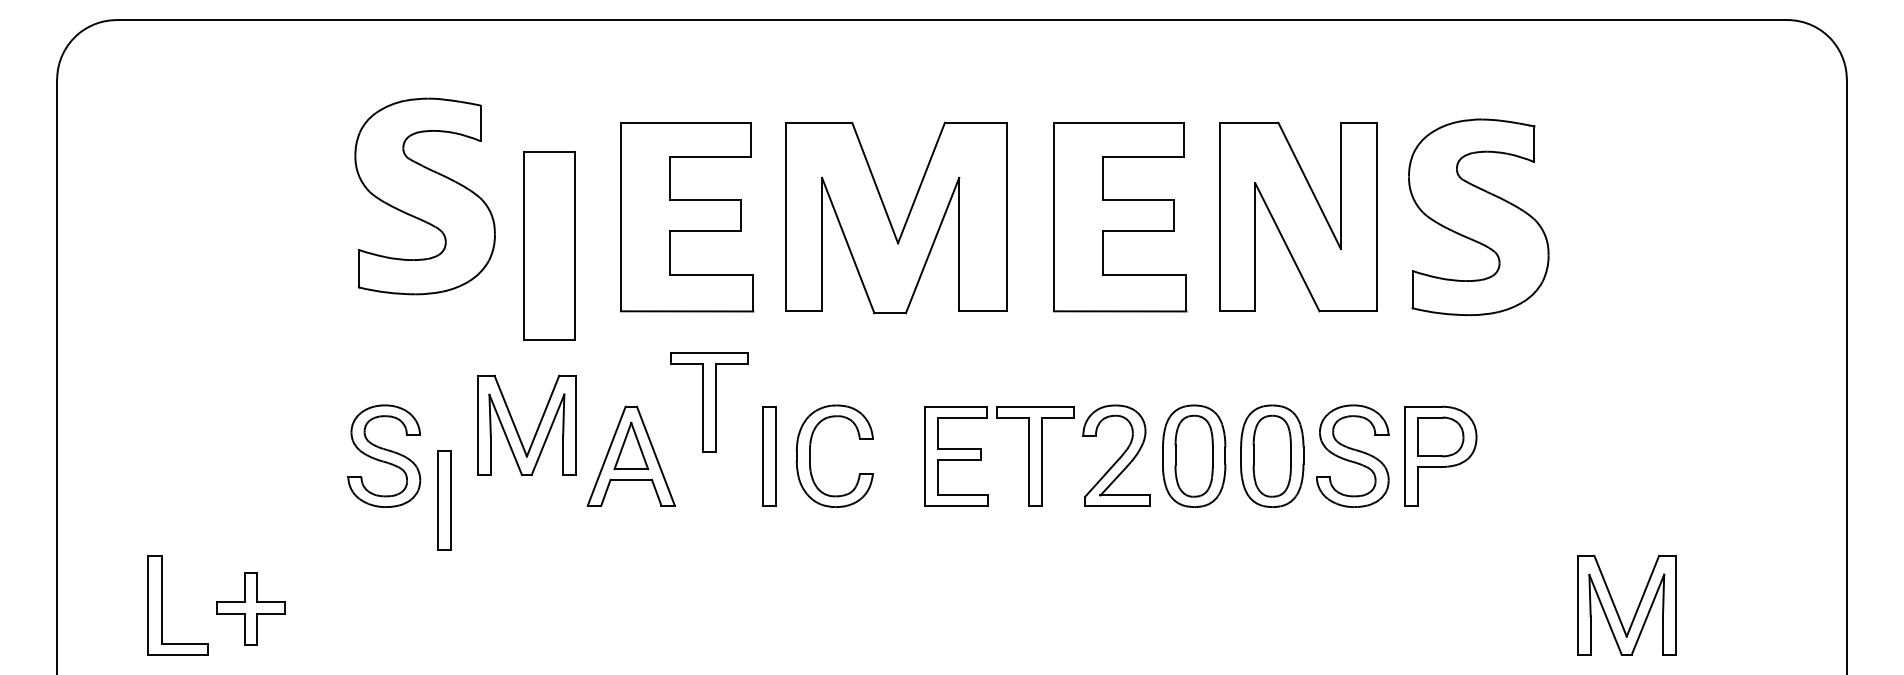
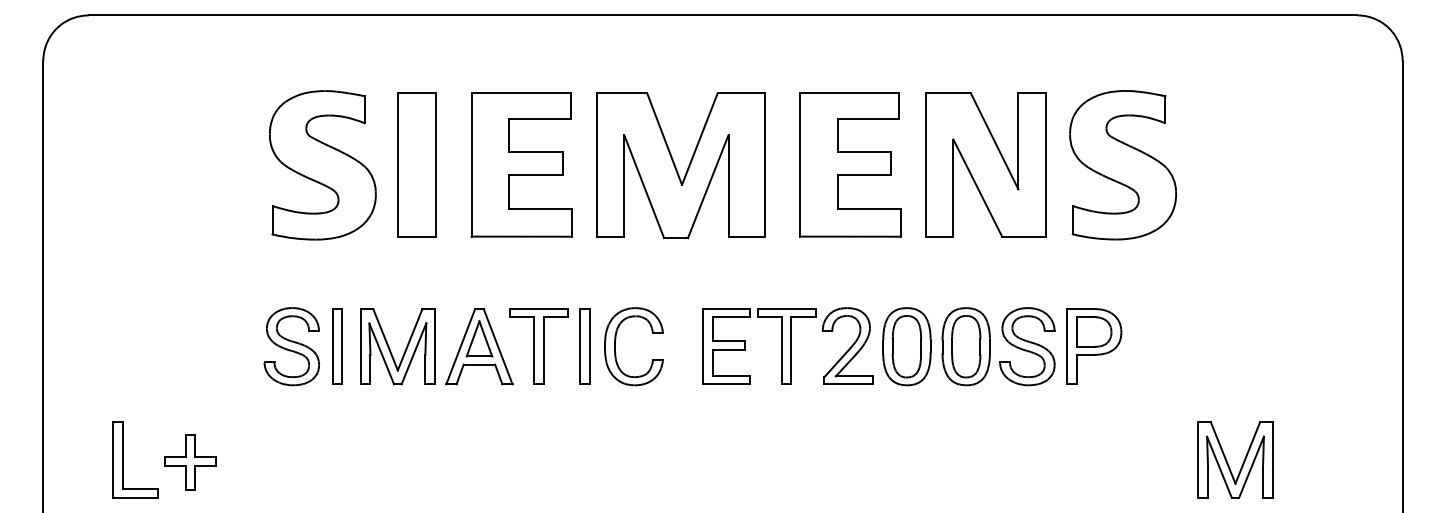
part: (424, 196) -> (322, 165), moved
part: (549, 245) -> (417, 164), moved
part: (709, 402) -> (538, 346), moved
part: (517, 429) -> (390, 349), moved
part: (444, 500) -> (337, 346), moved

